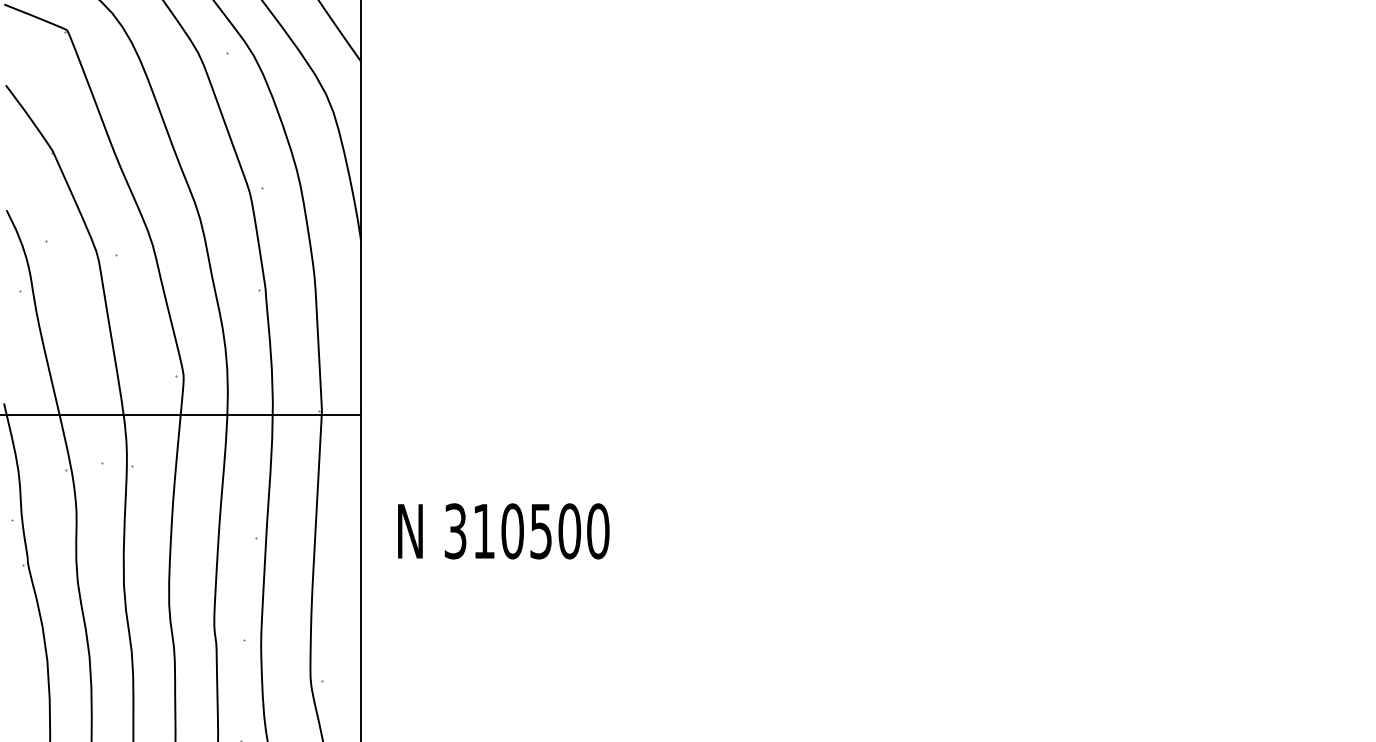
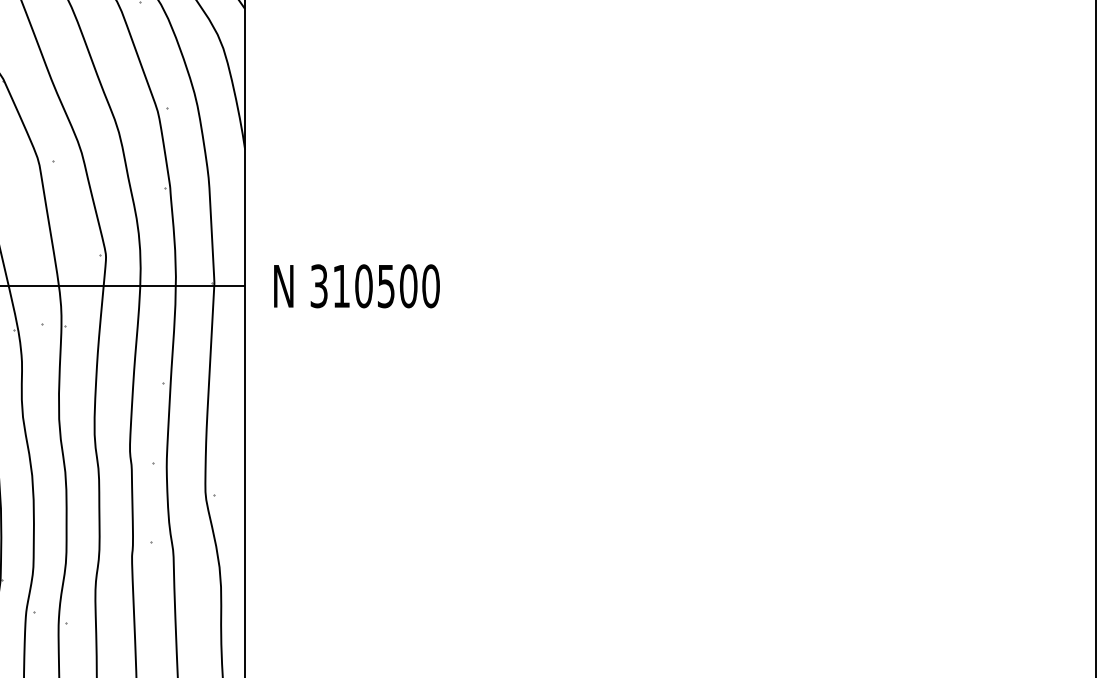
text: (503, 531) -> (356, 286), moved

